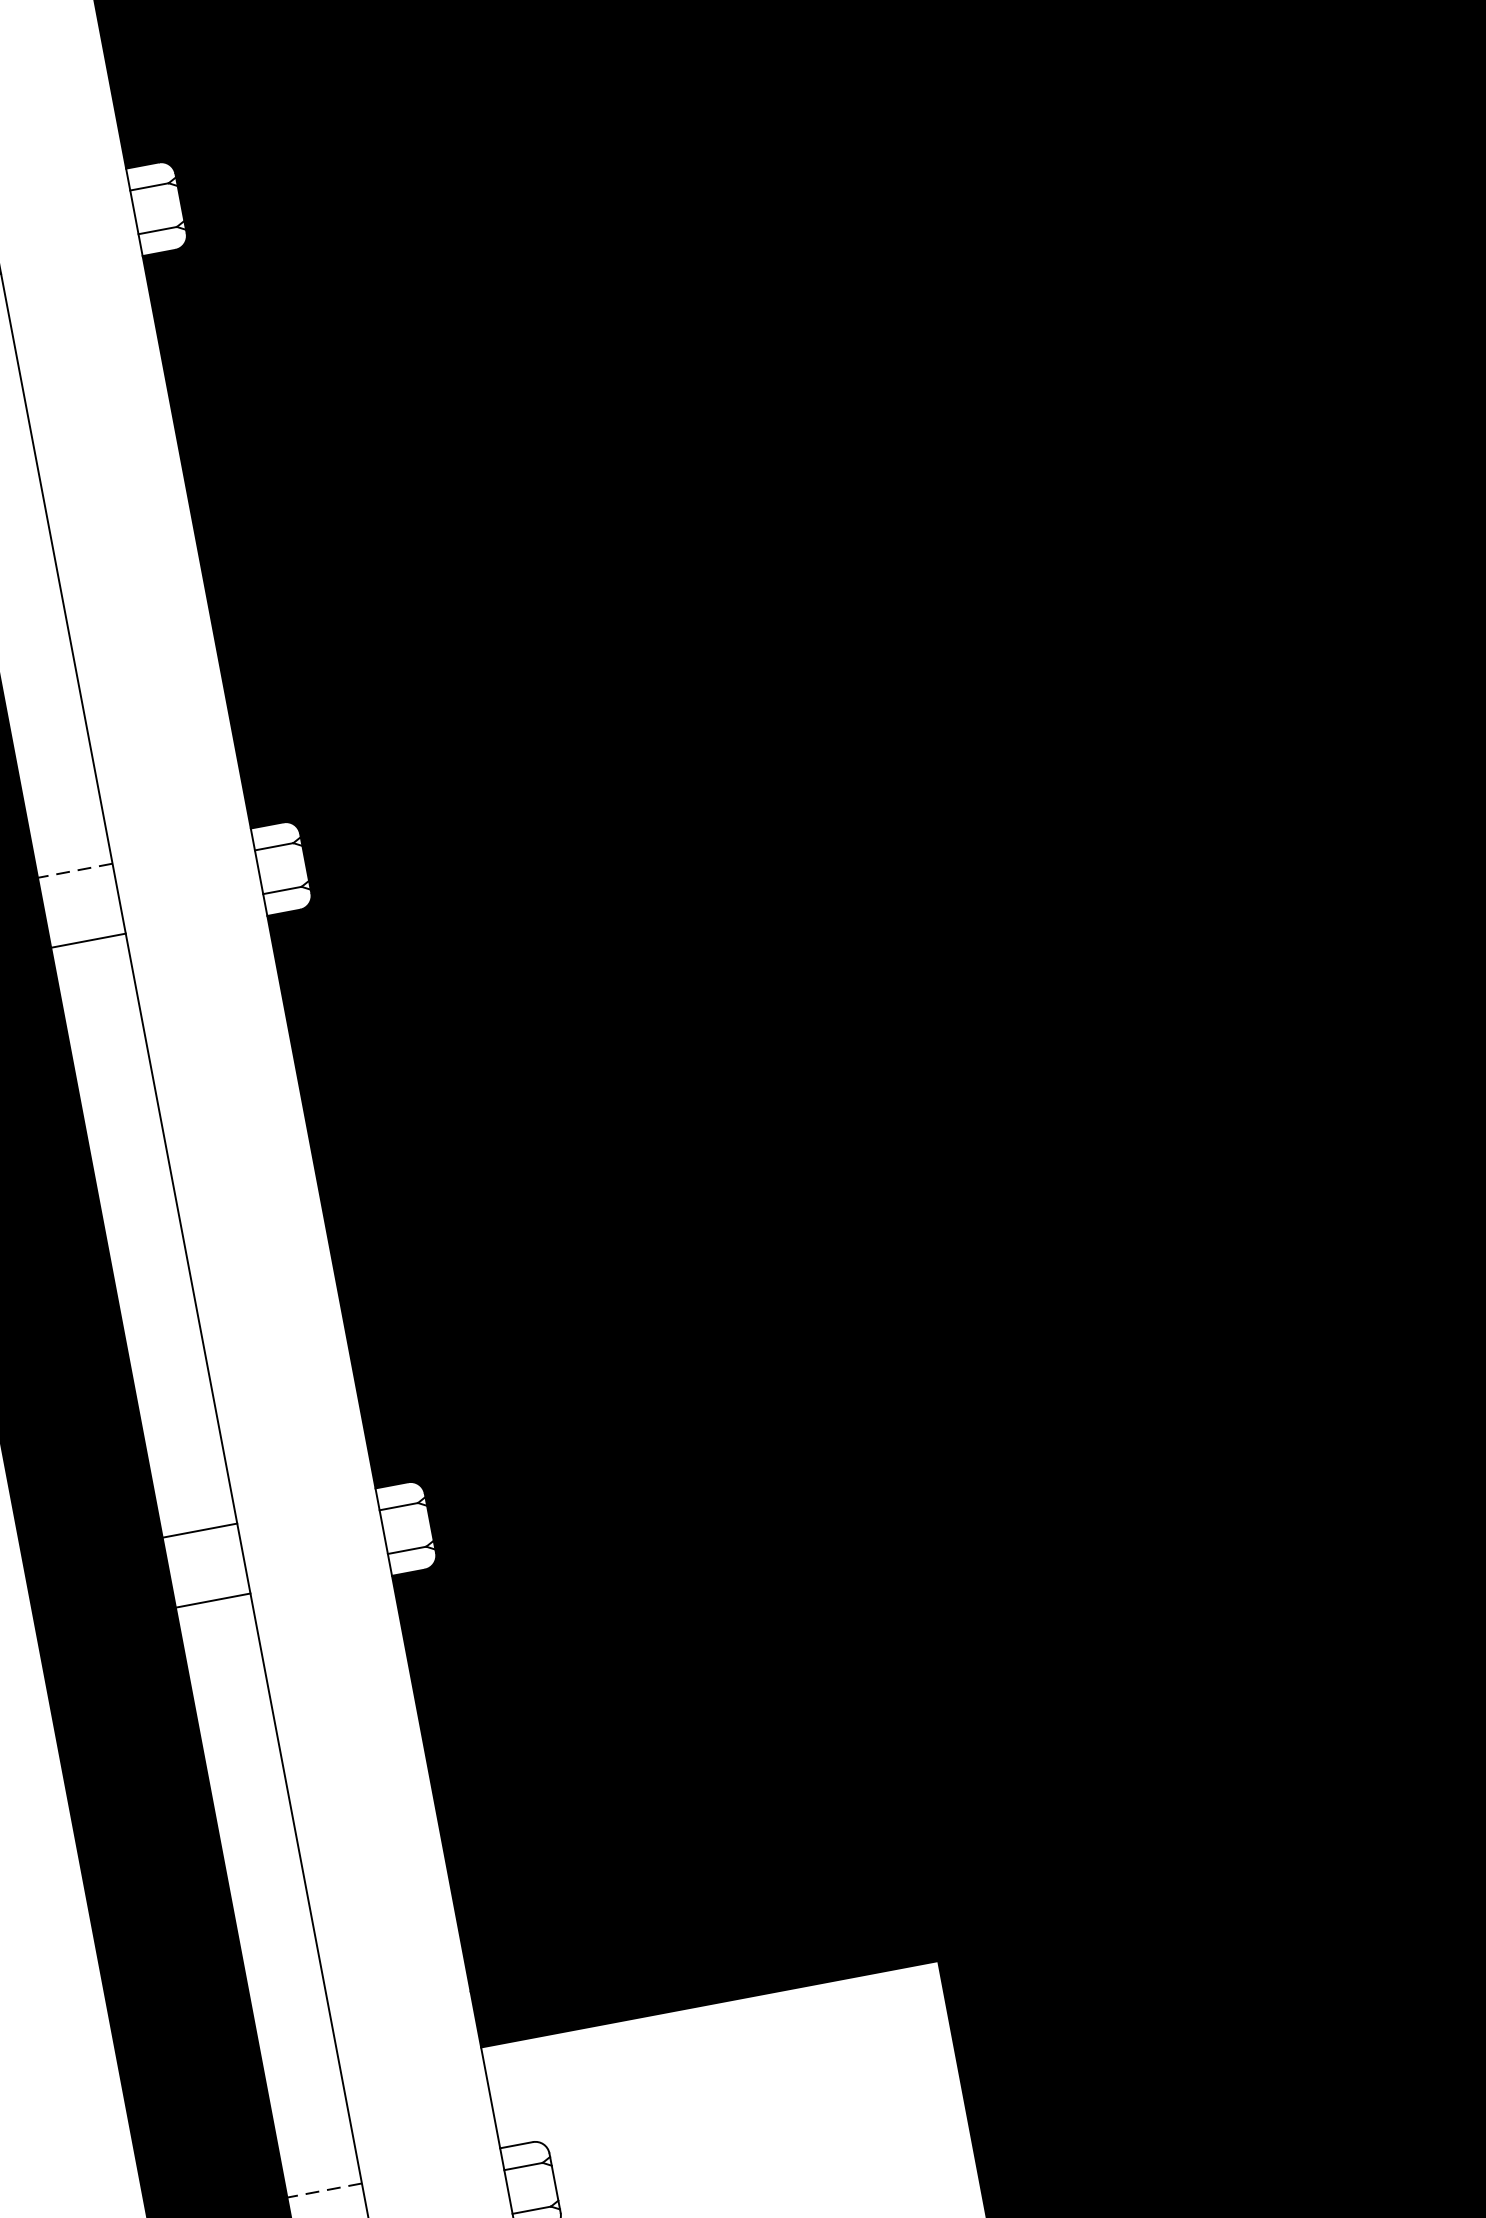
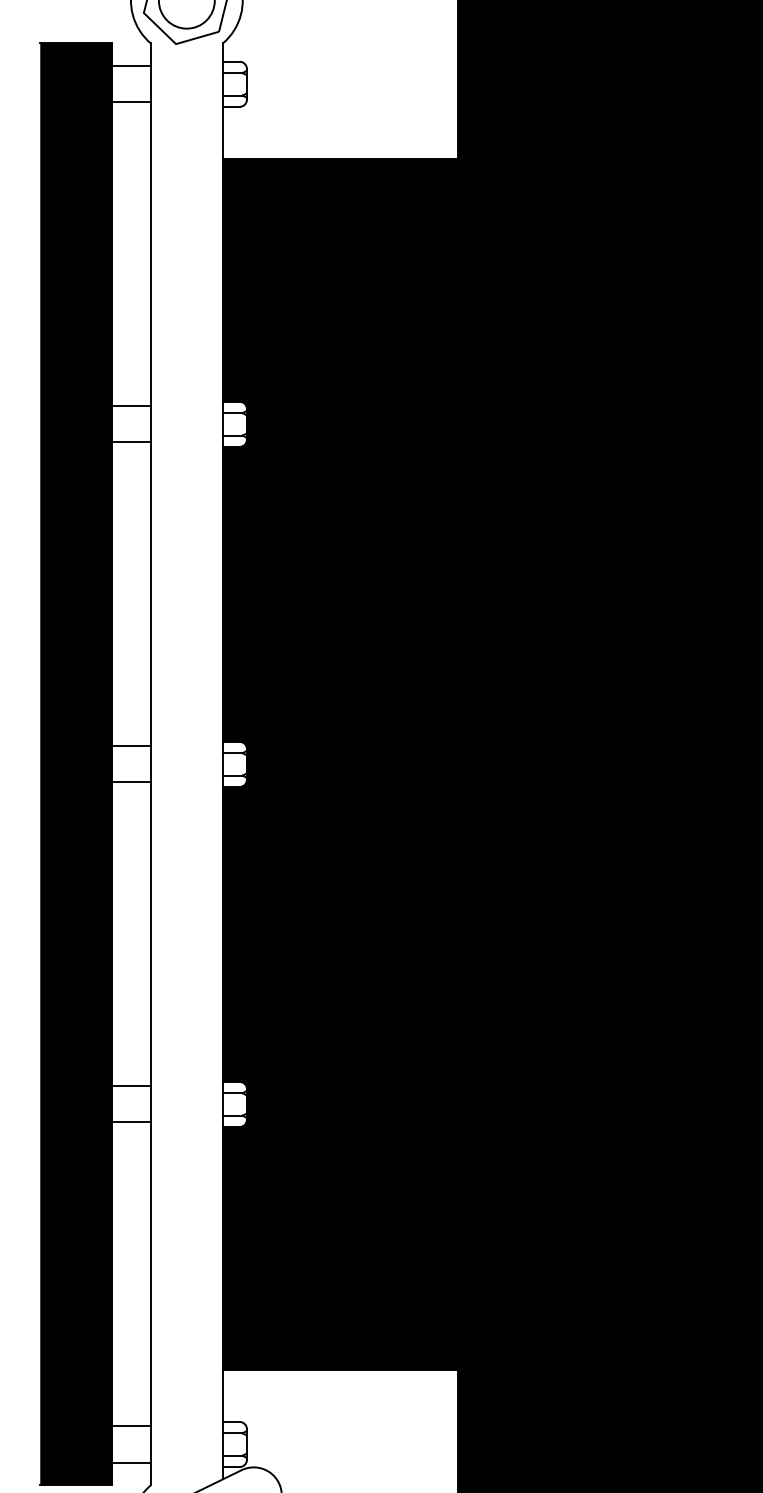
line: (75, 870) -> (131, 746), dashed -> solid
line: (324, 2190) -> (131, 1426), dashed -> solid

